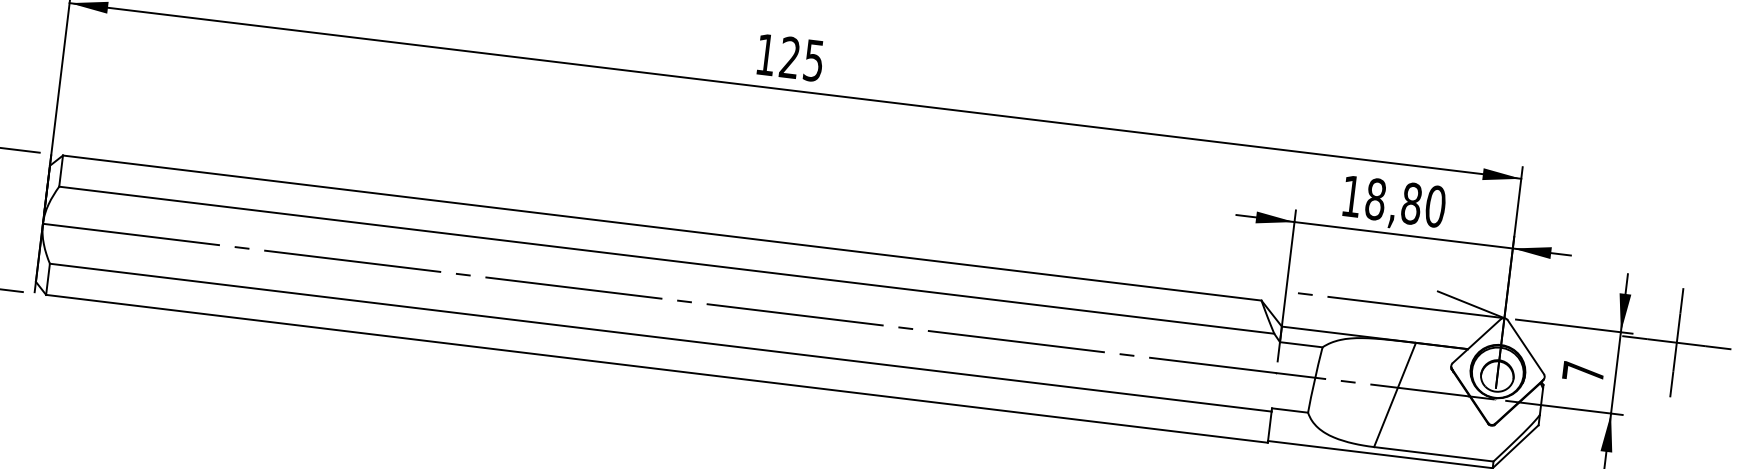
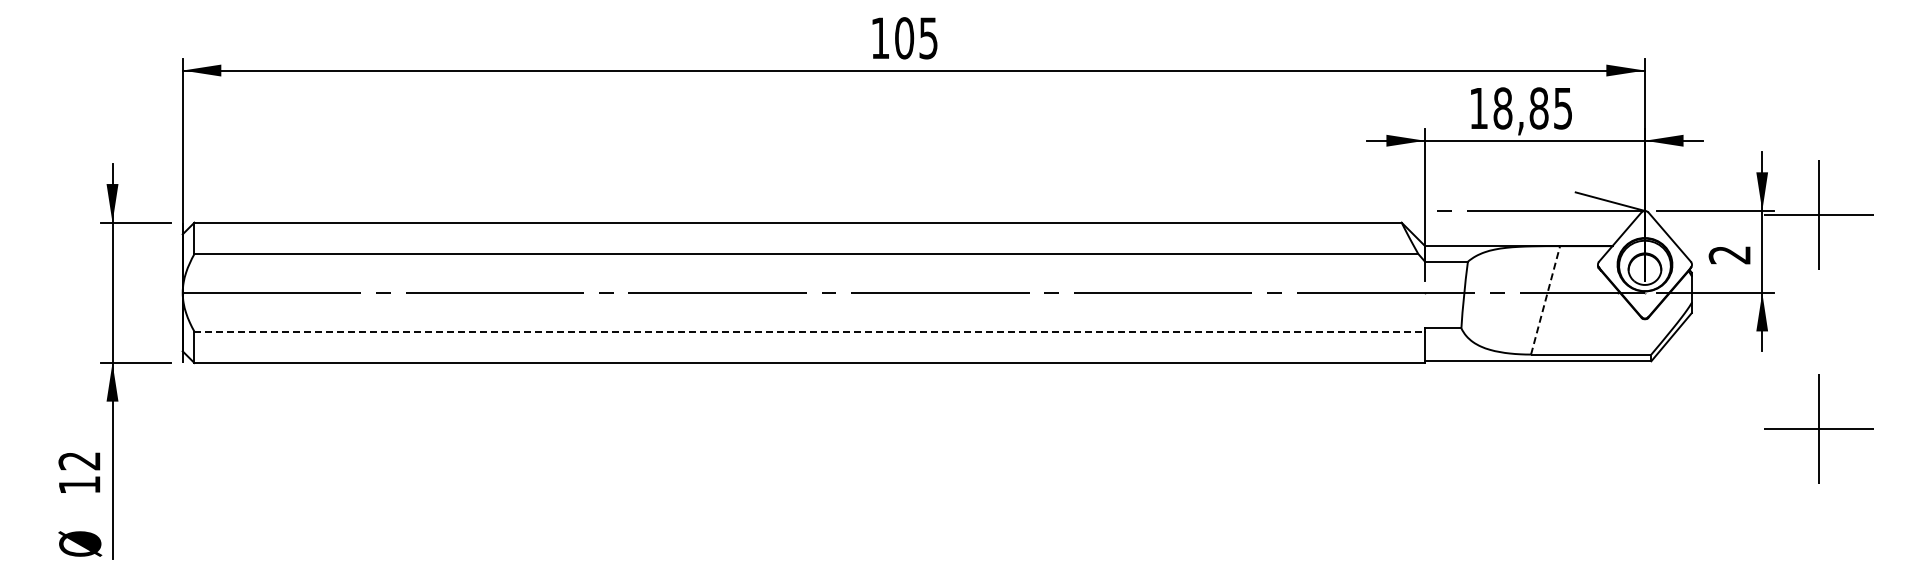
text: (790, 58) -> (904, 38), 125 -> 105
text: (1434, 206) -> (1562, 108), 18,80 -> 18,85
line: (661, 337) -> (810, 331), solid -> dashed
text: (1582, 372) -> (1729, 255), 7 -> 2
line: (1395, 394) -> (1545, 299), solid -> dashed

